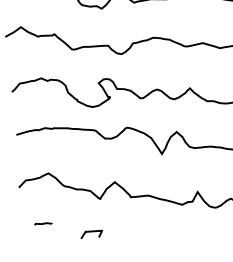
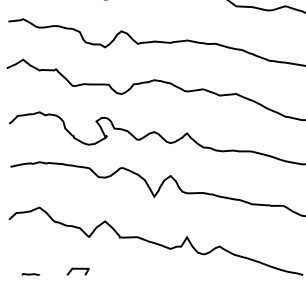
line: (43, 223) -> (30, 274), moved

